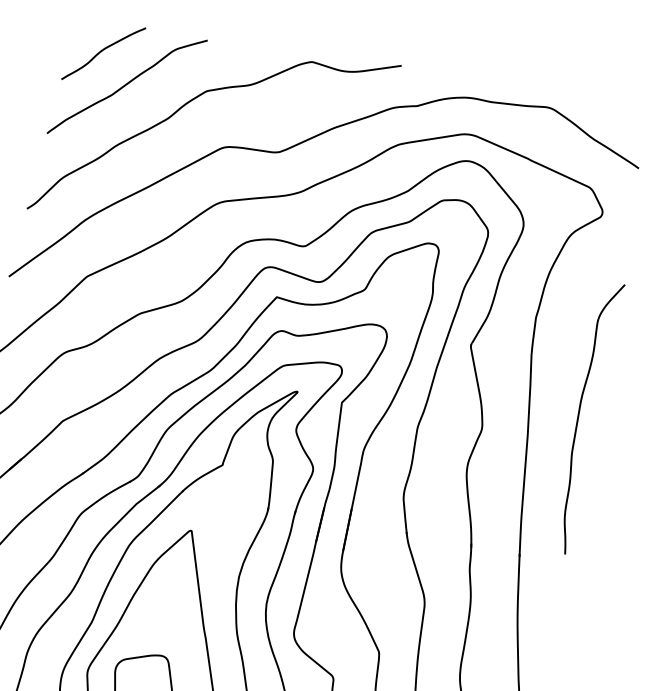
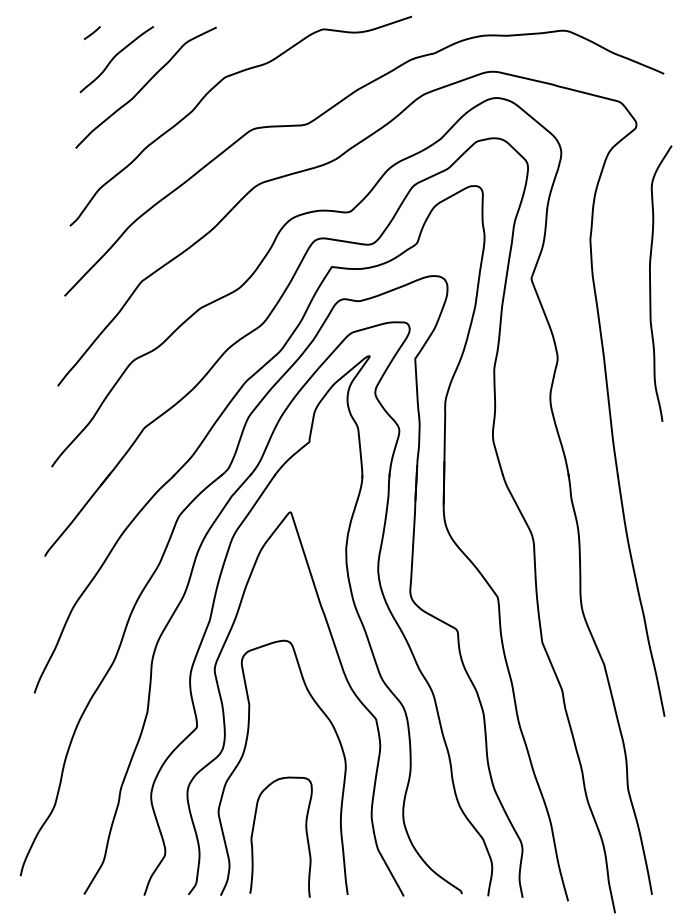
line: (84, 22) -> (92, 32), added
curve: (578, 416) -> (650, 283), moved

